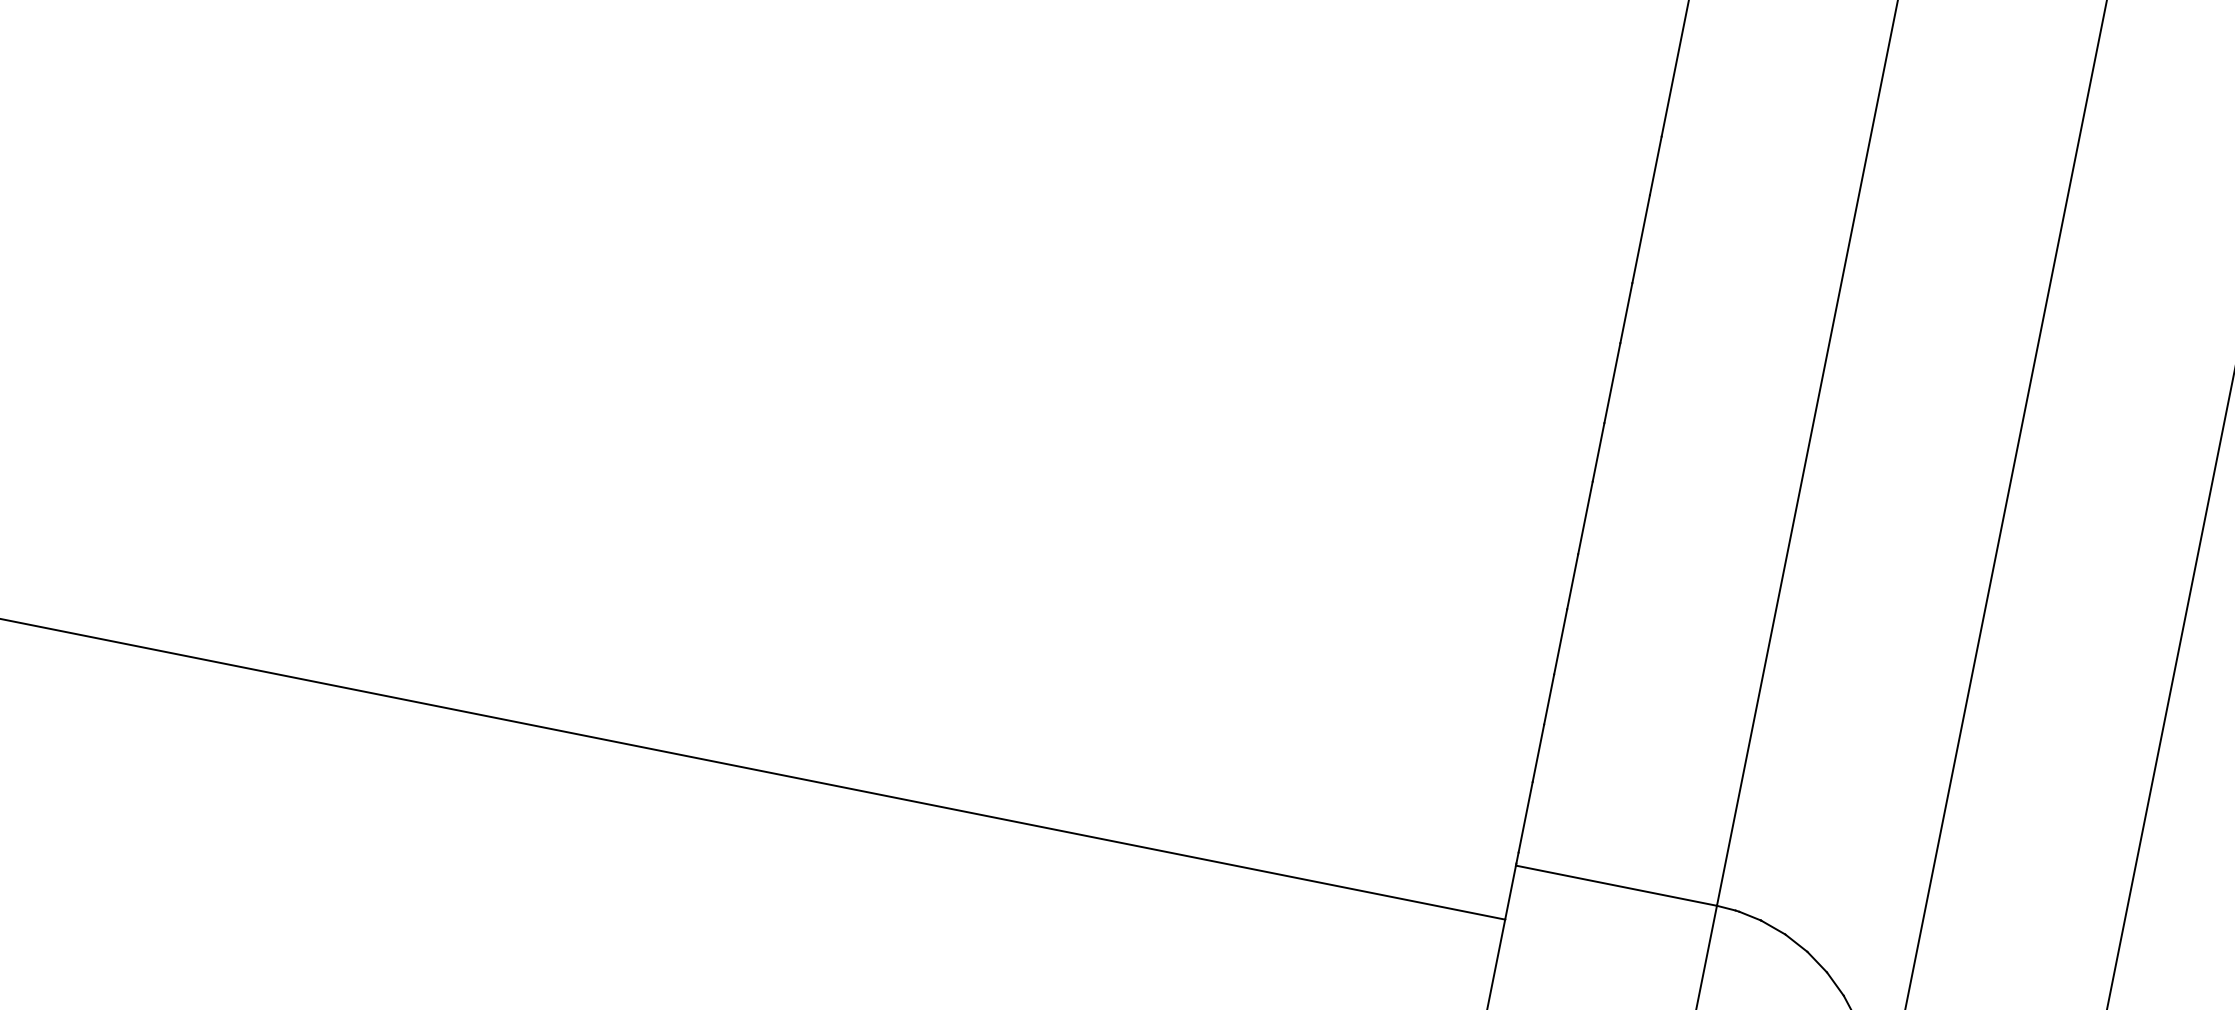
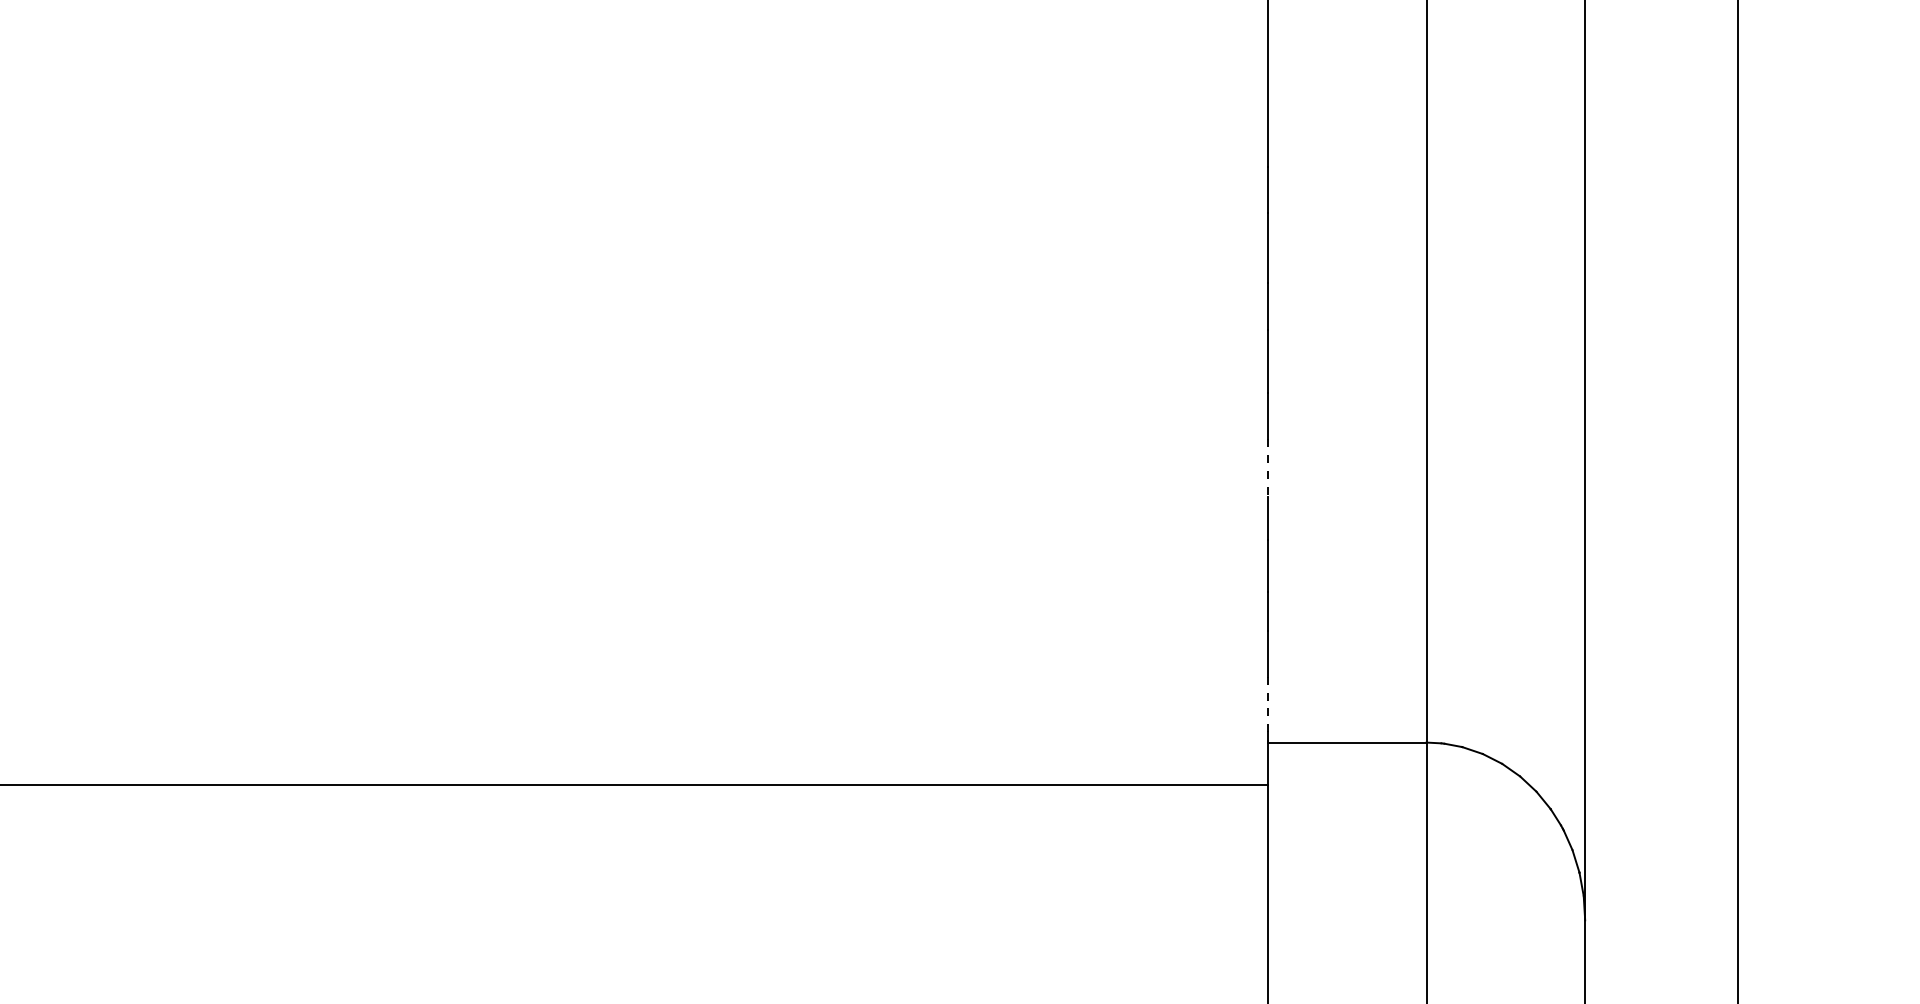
line: (1584, 518) -> (1267, 468), solid -> dashed
line: (1525, 817) -> (1267, 704), solid -> dashed

